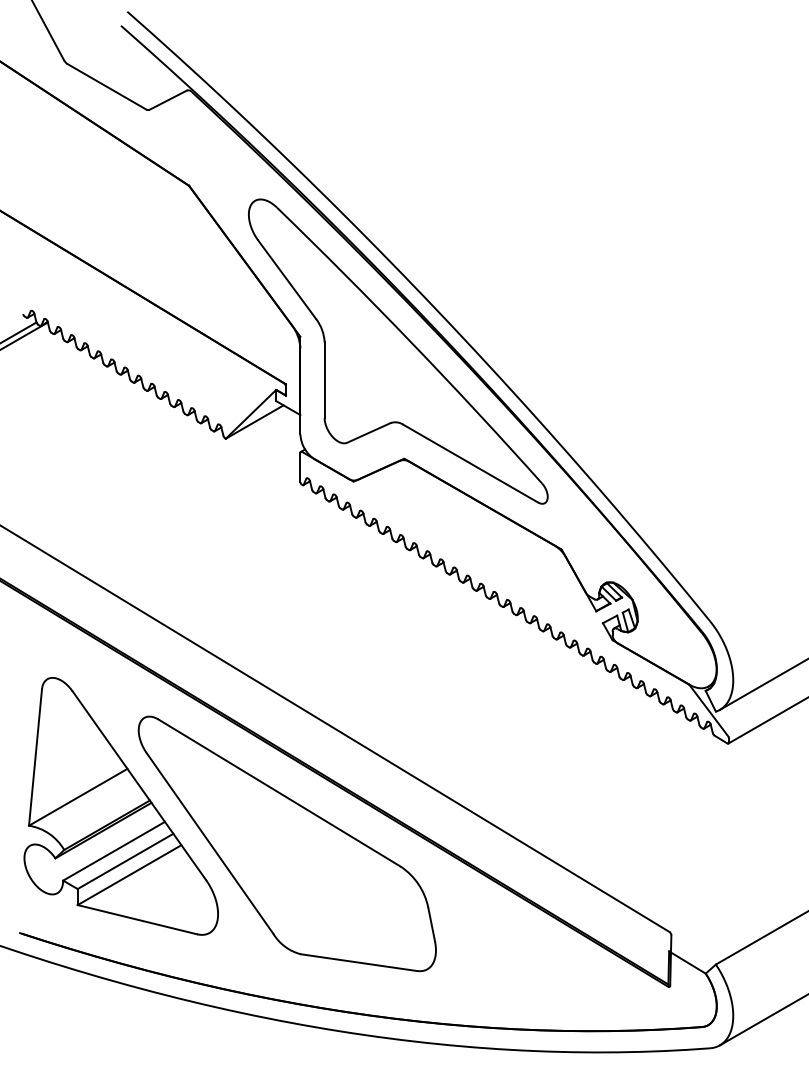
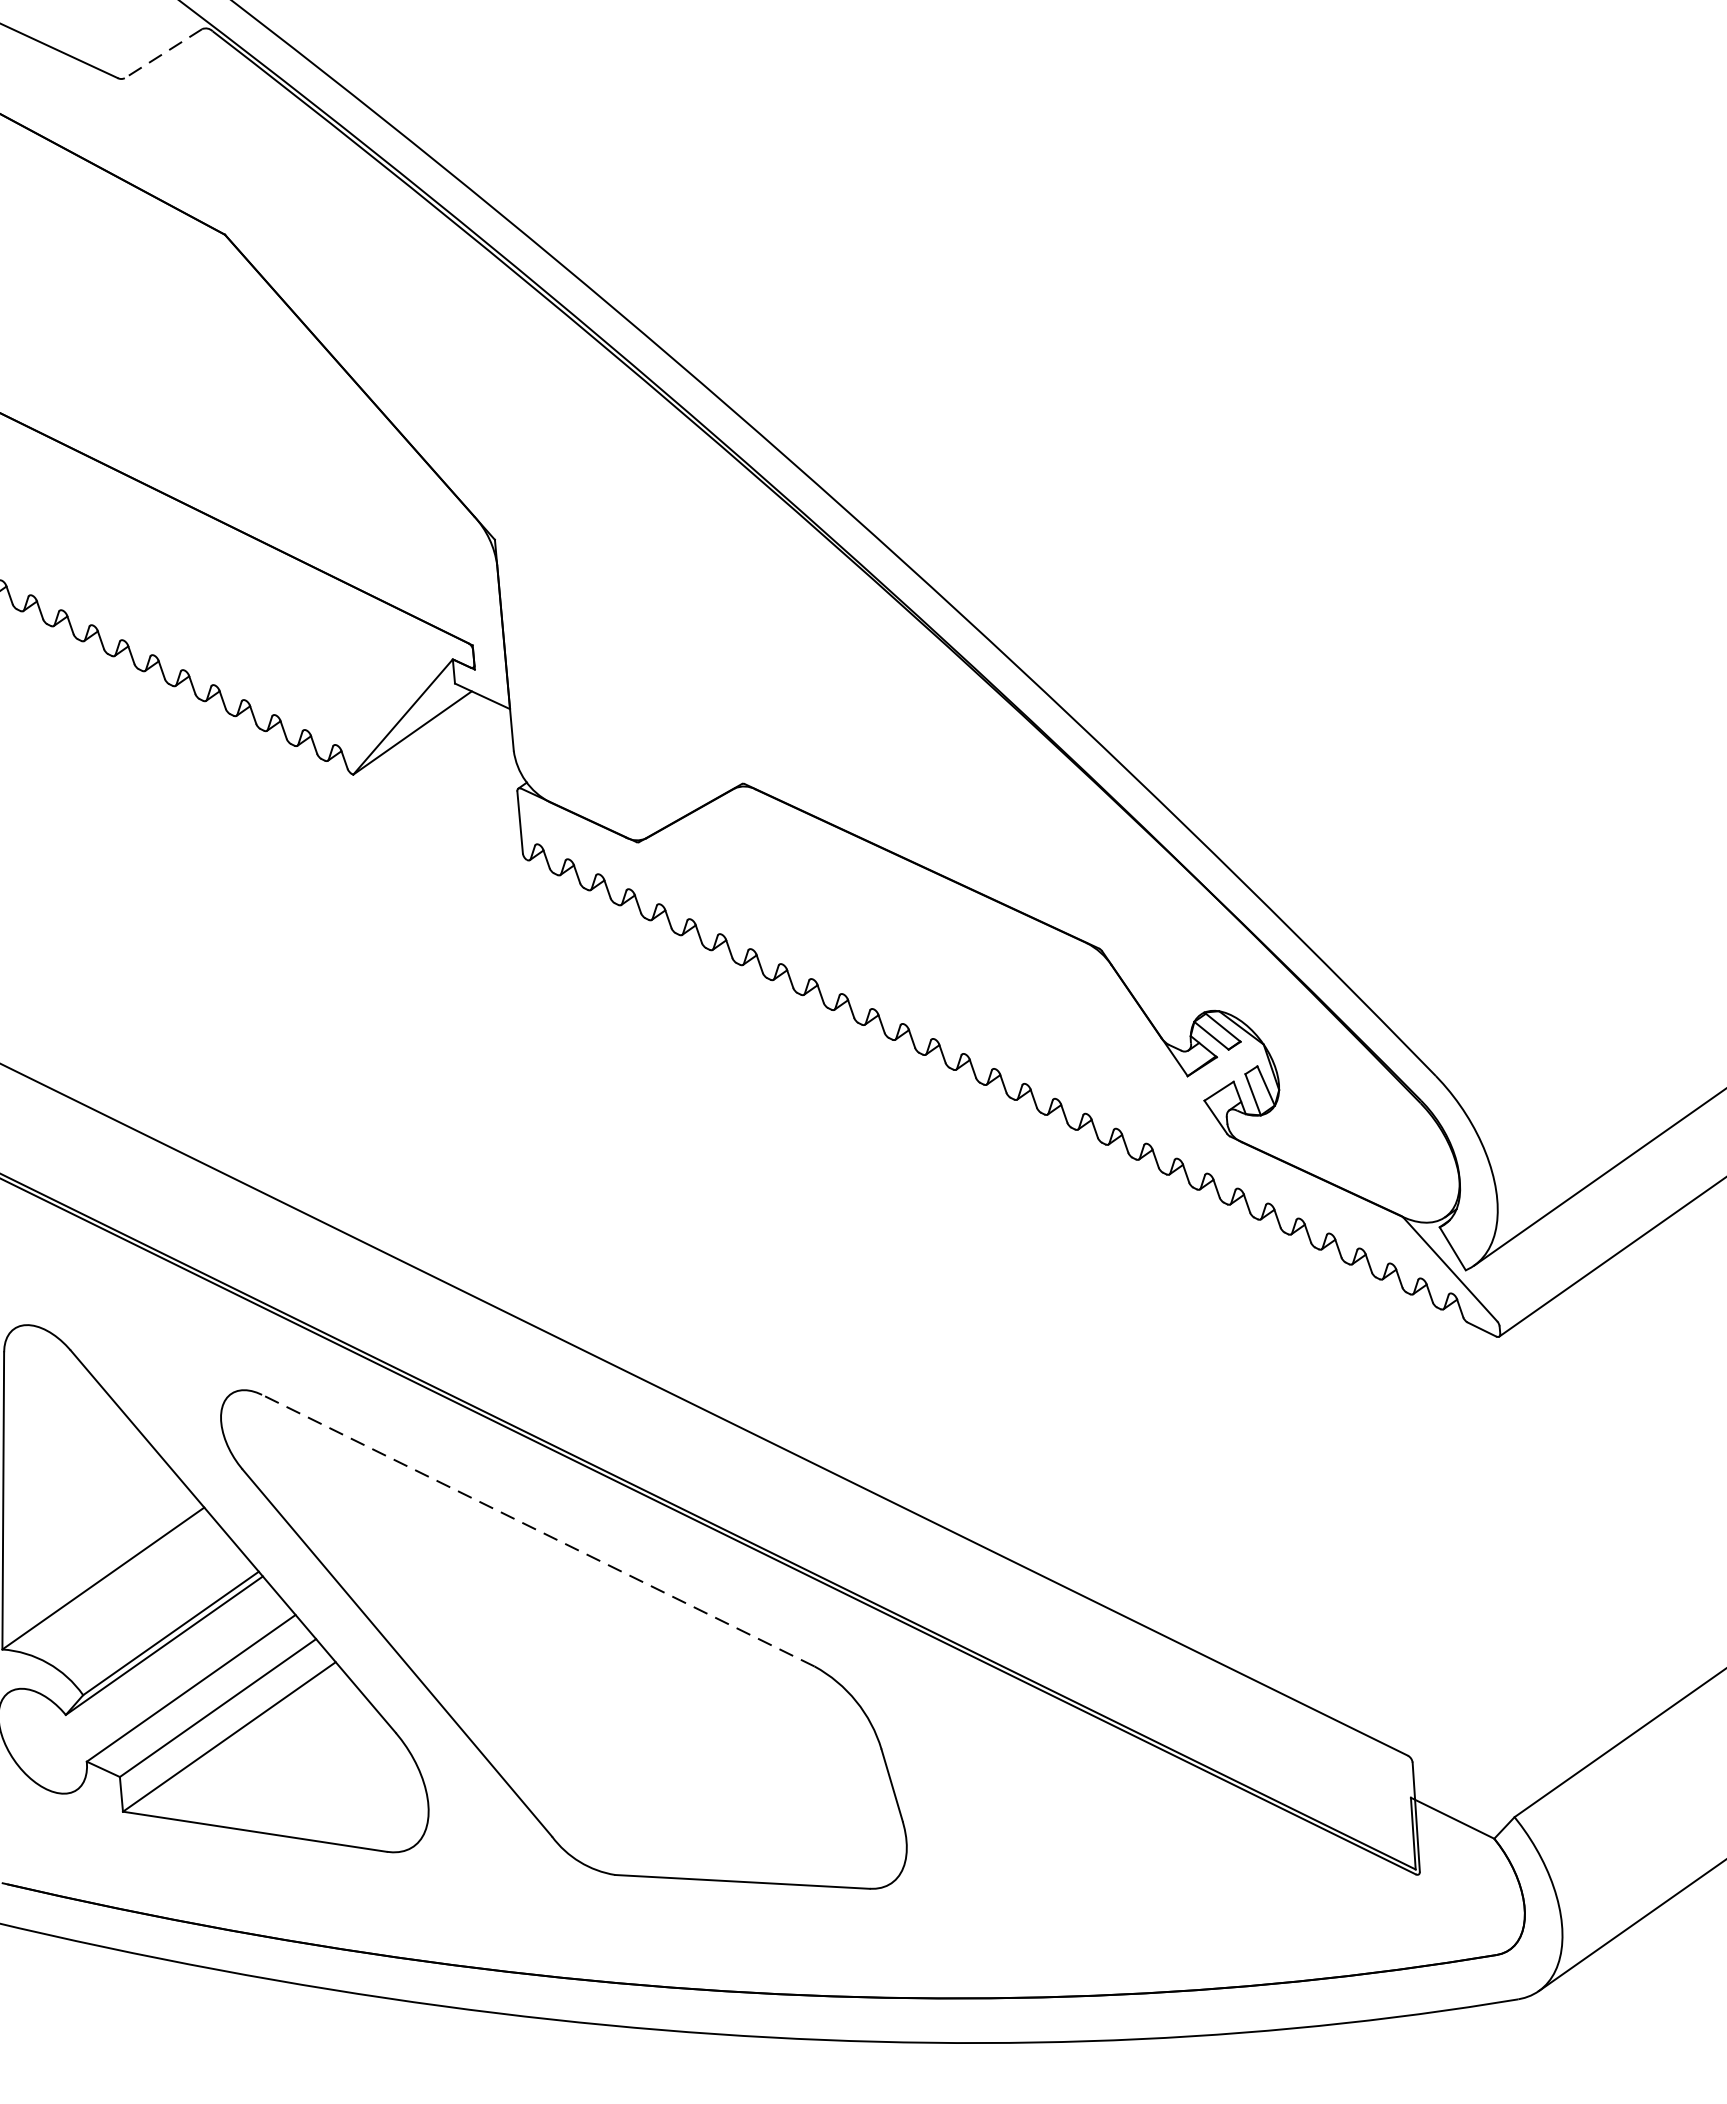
line: (167, 100) -> (161, 54), solid -> dashed
part: (398, 351) -> (709, 552), removed
line: (279, 793) -> (537, 1531), solid -> dashed

